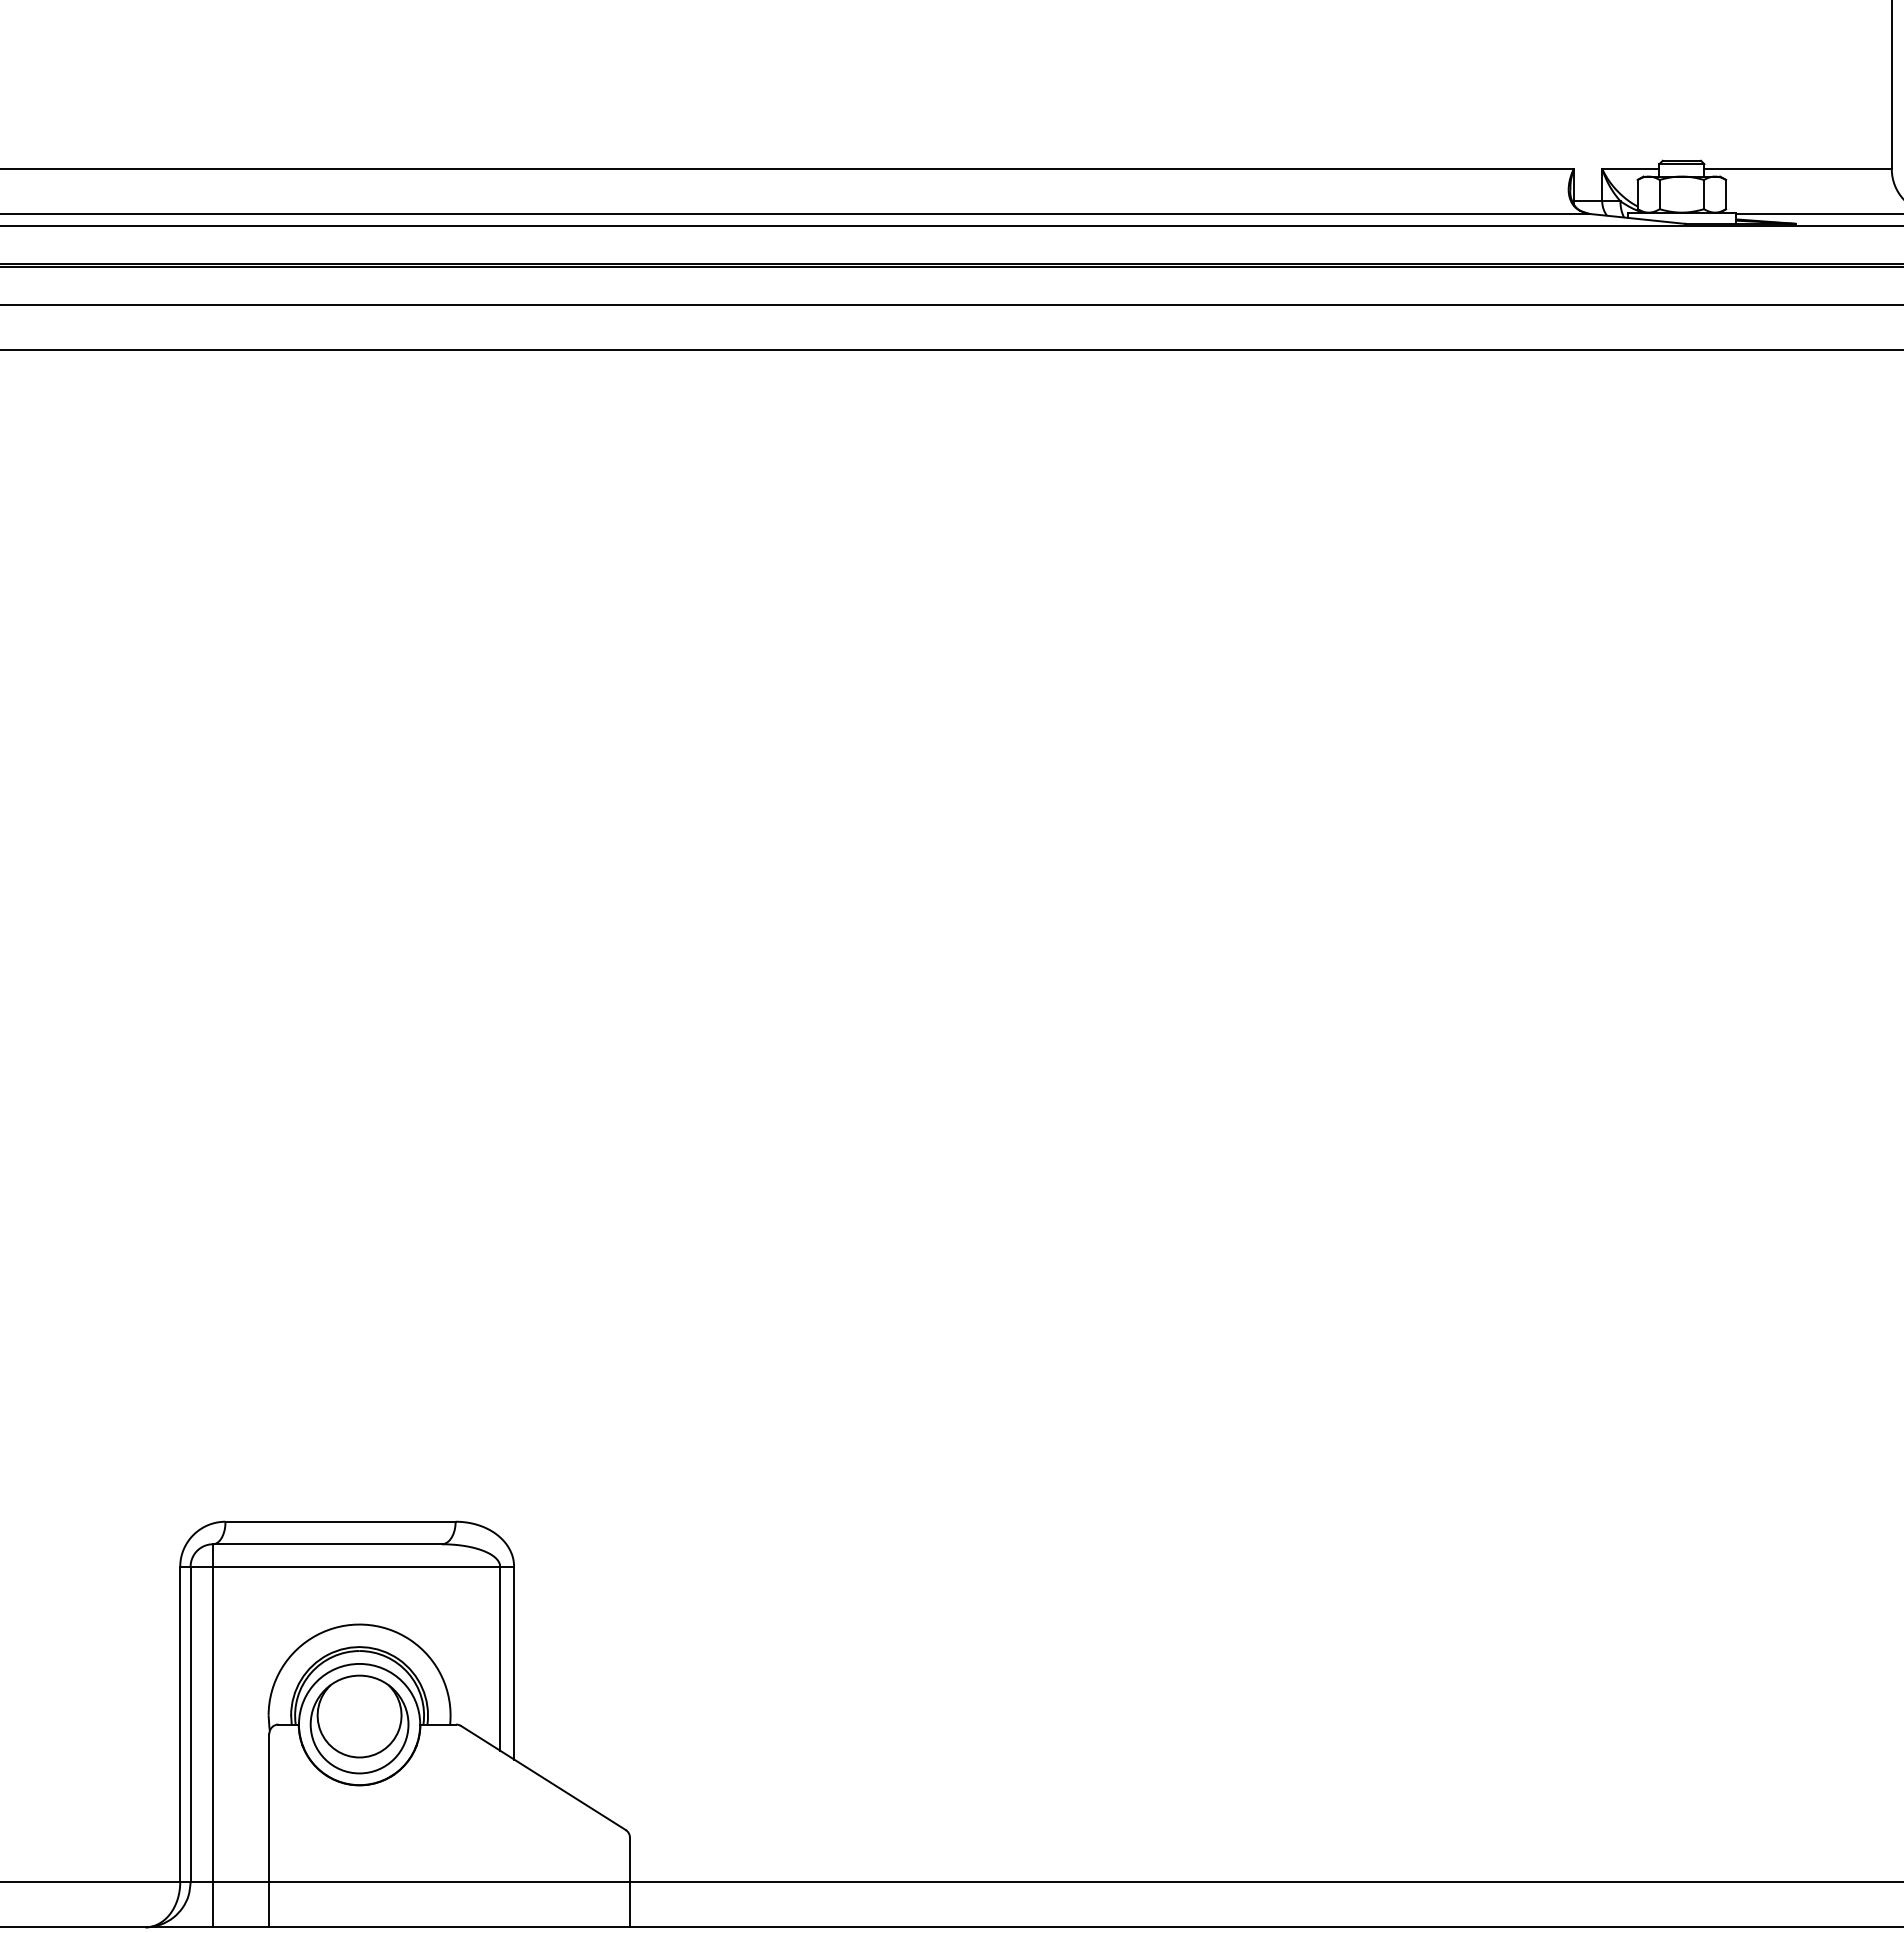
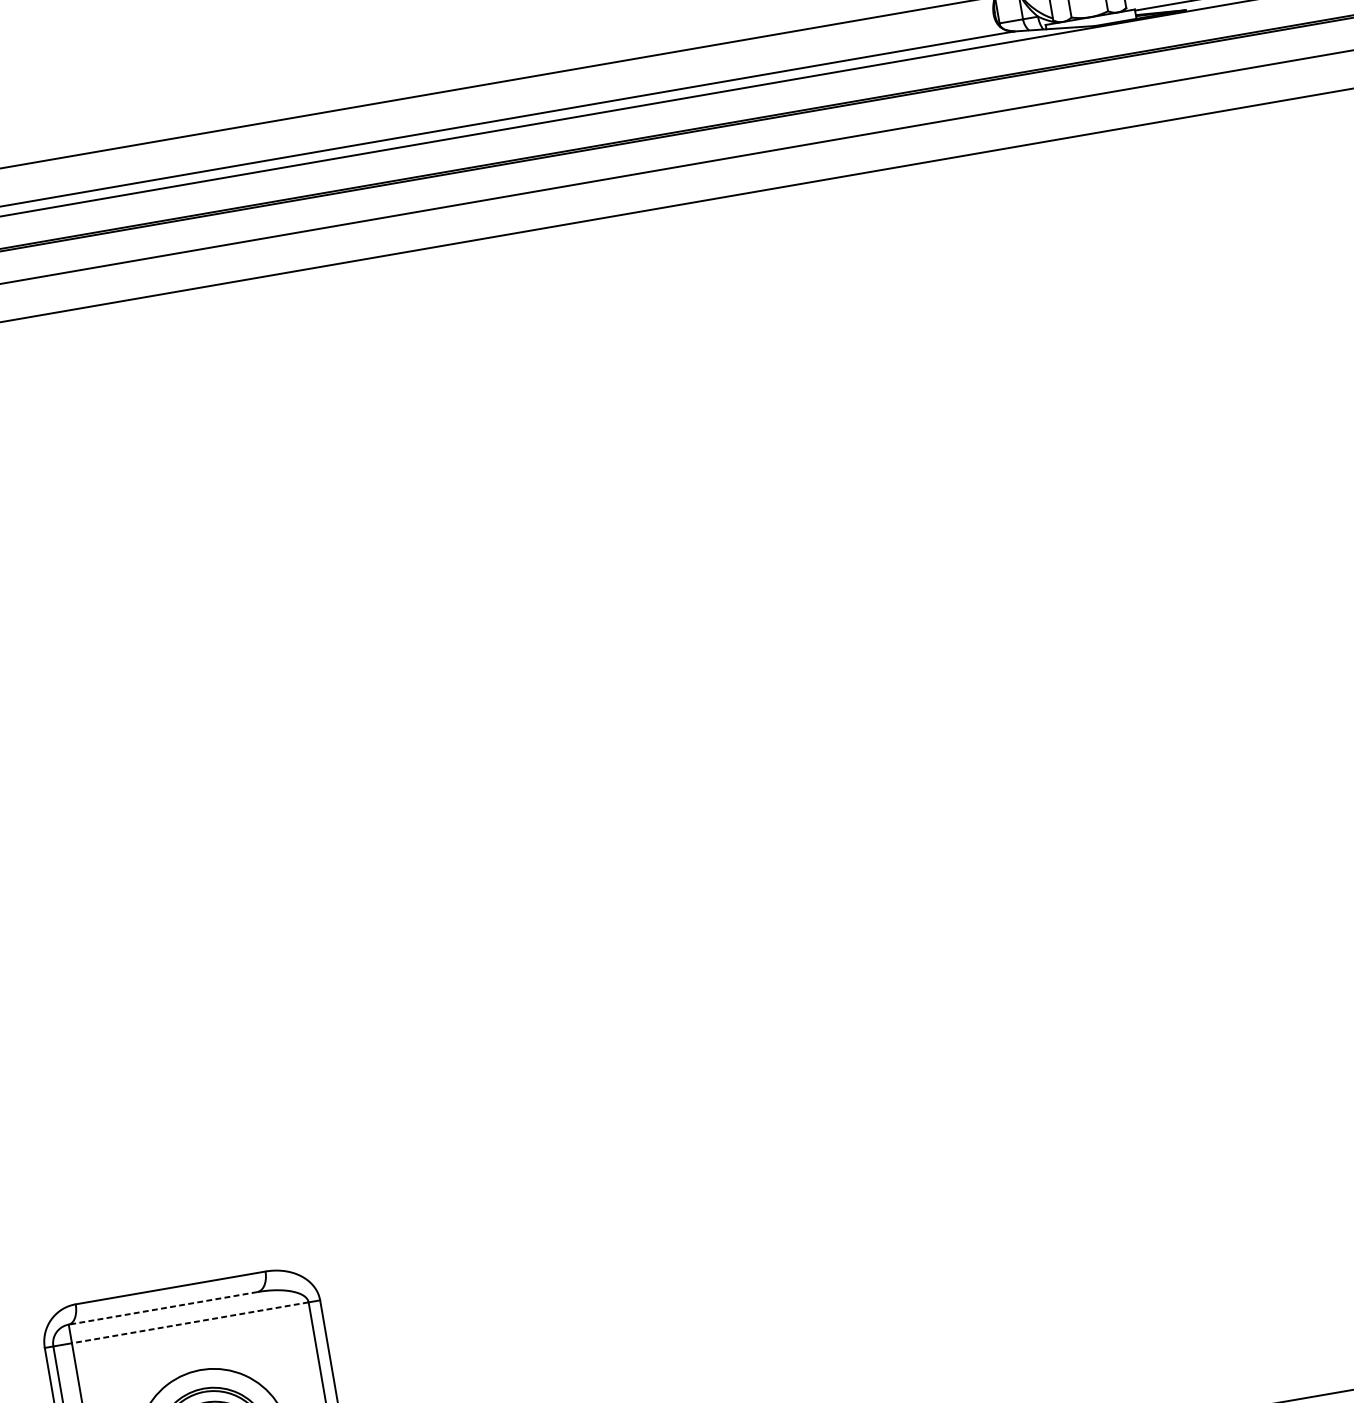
line: (327, 1544) -> (163, 1308), solid -> dashed
line: (356, 1566) -> (190, 1322), solid -> dashed

